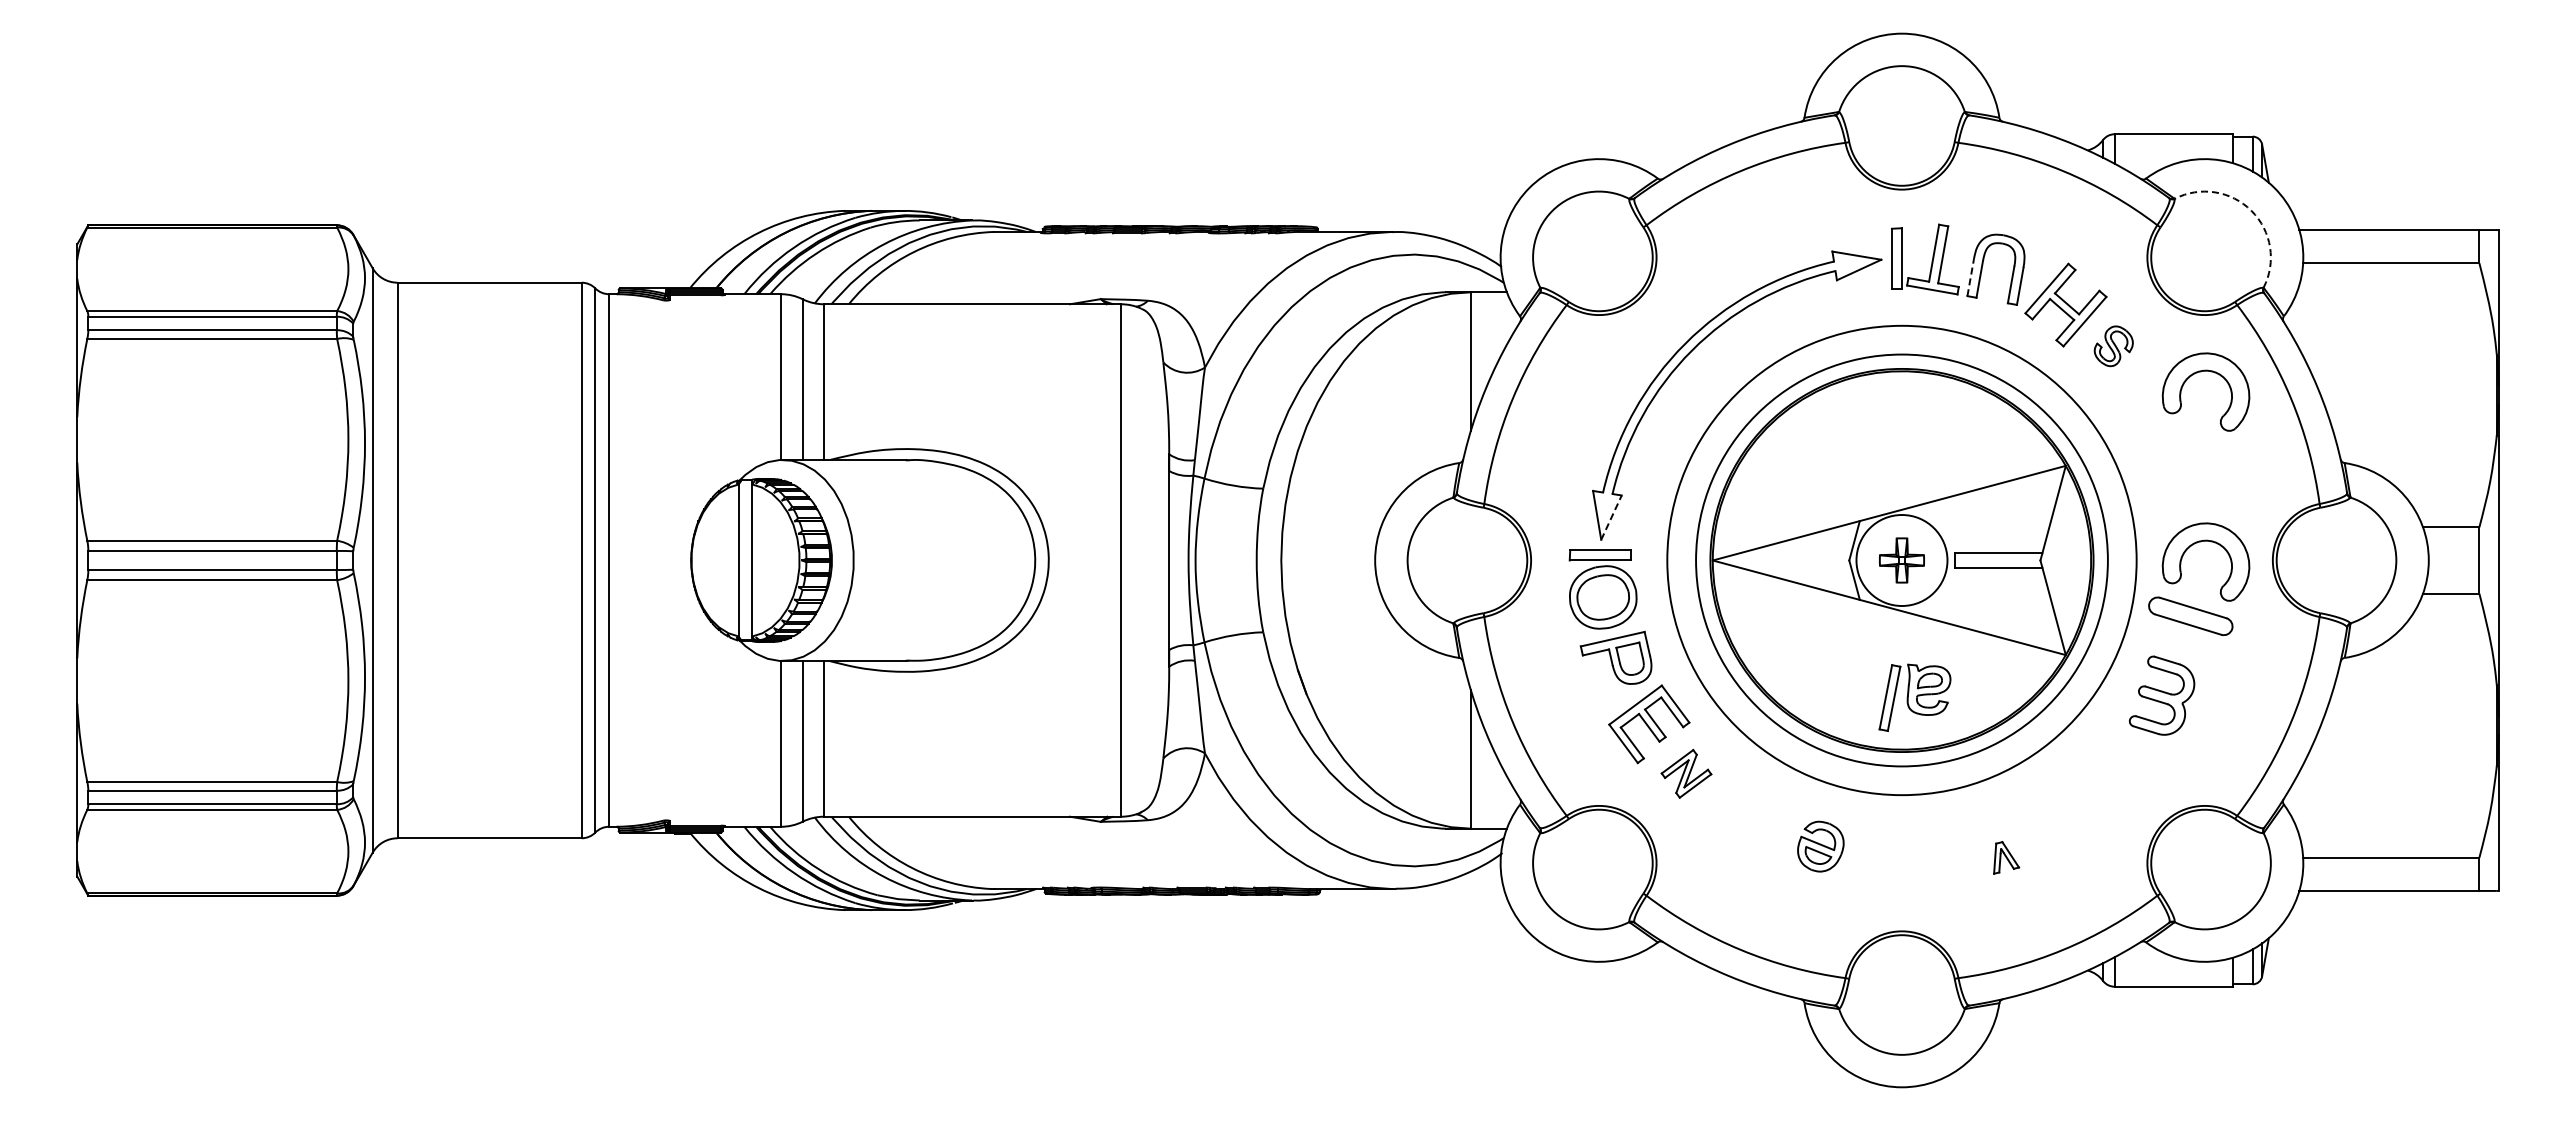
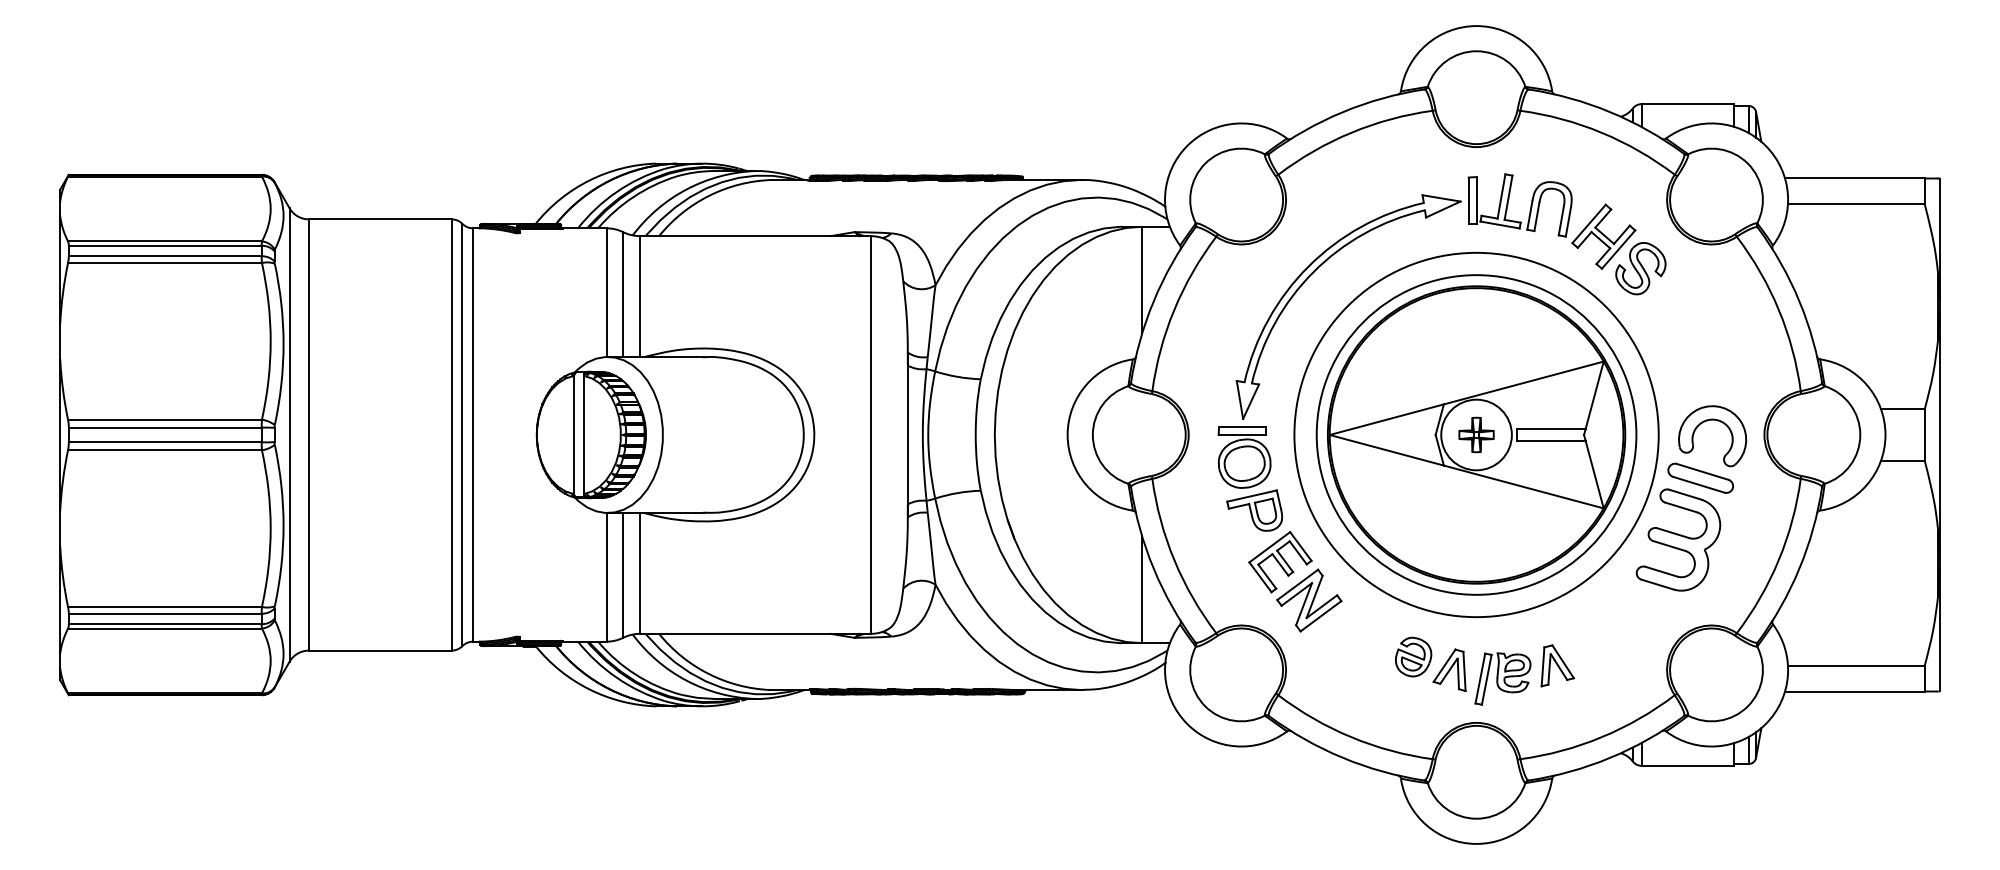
arc: (2251, 210) -> (1747, 163), dashed -> solid
line: (1970, 277) -> (1529, 215), dashed -> solid
part: (2113, 346) -> (1640, 268), size x1.67
part: (2201, 372) -> (1709, 289), removed
line: (1611, 517) -> (1251, 401), dashed -> solid
part: (2161, 695) -> (1678, 539), size x1.67
part: (1914, 697) -> (1502, 678), moved
part: (1686, 773) -> (1309, 600), size x1.67
part: (2006, 857) -> (1557, 665), size x1.67
part: (1866, 863) -> (1449, 670), added

